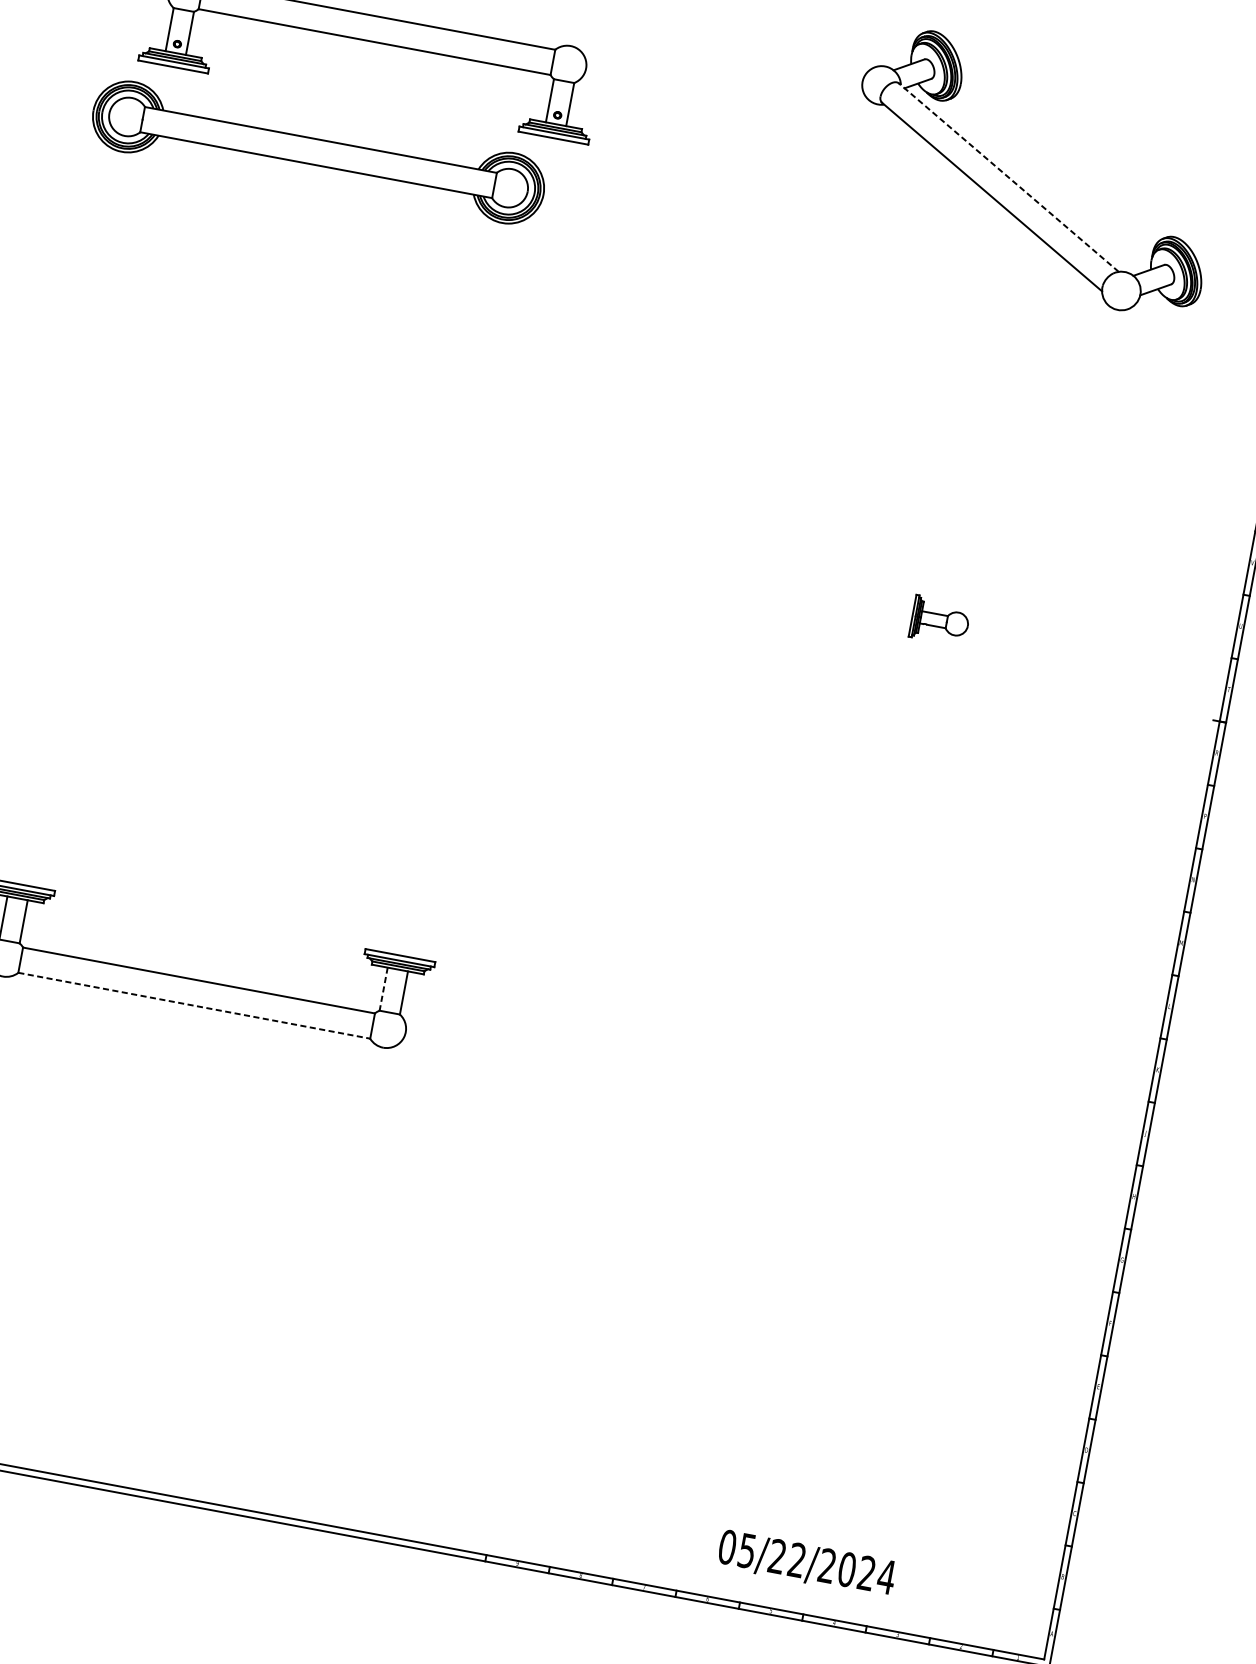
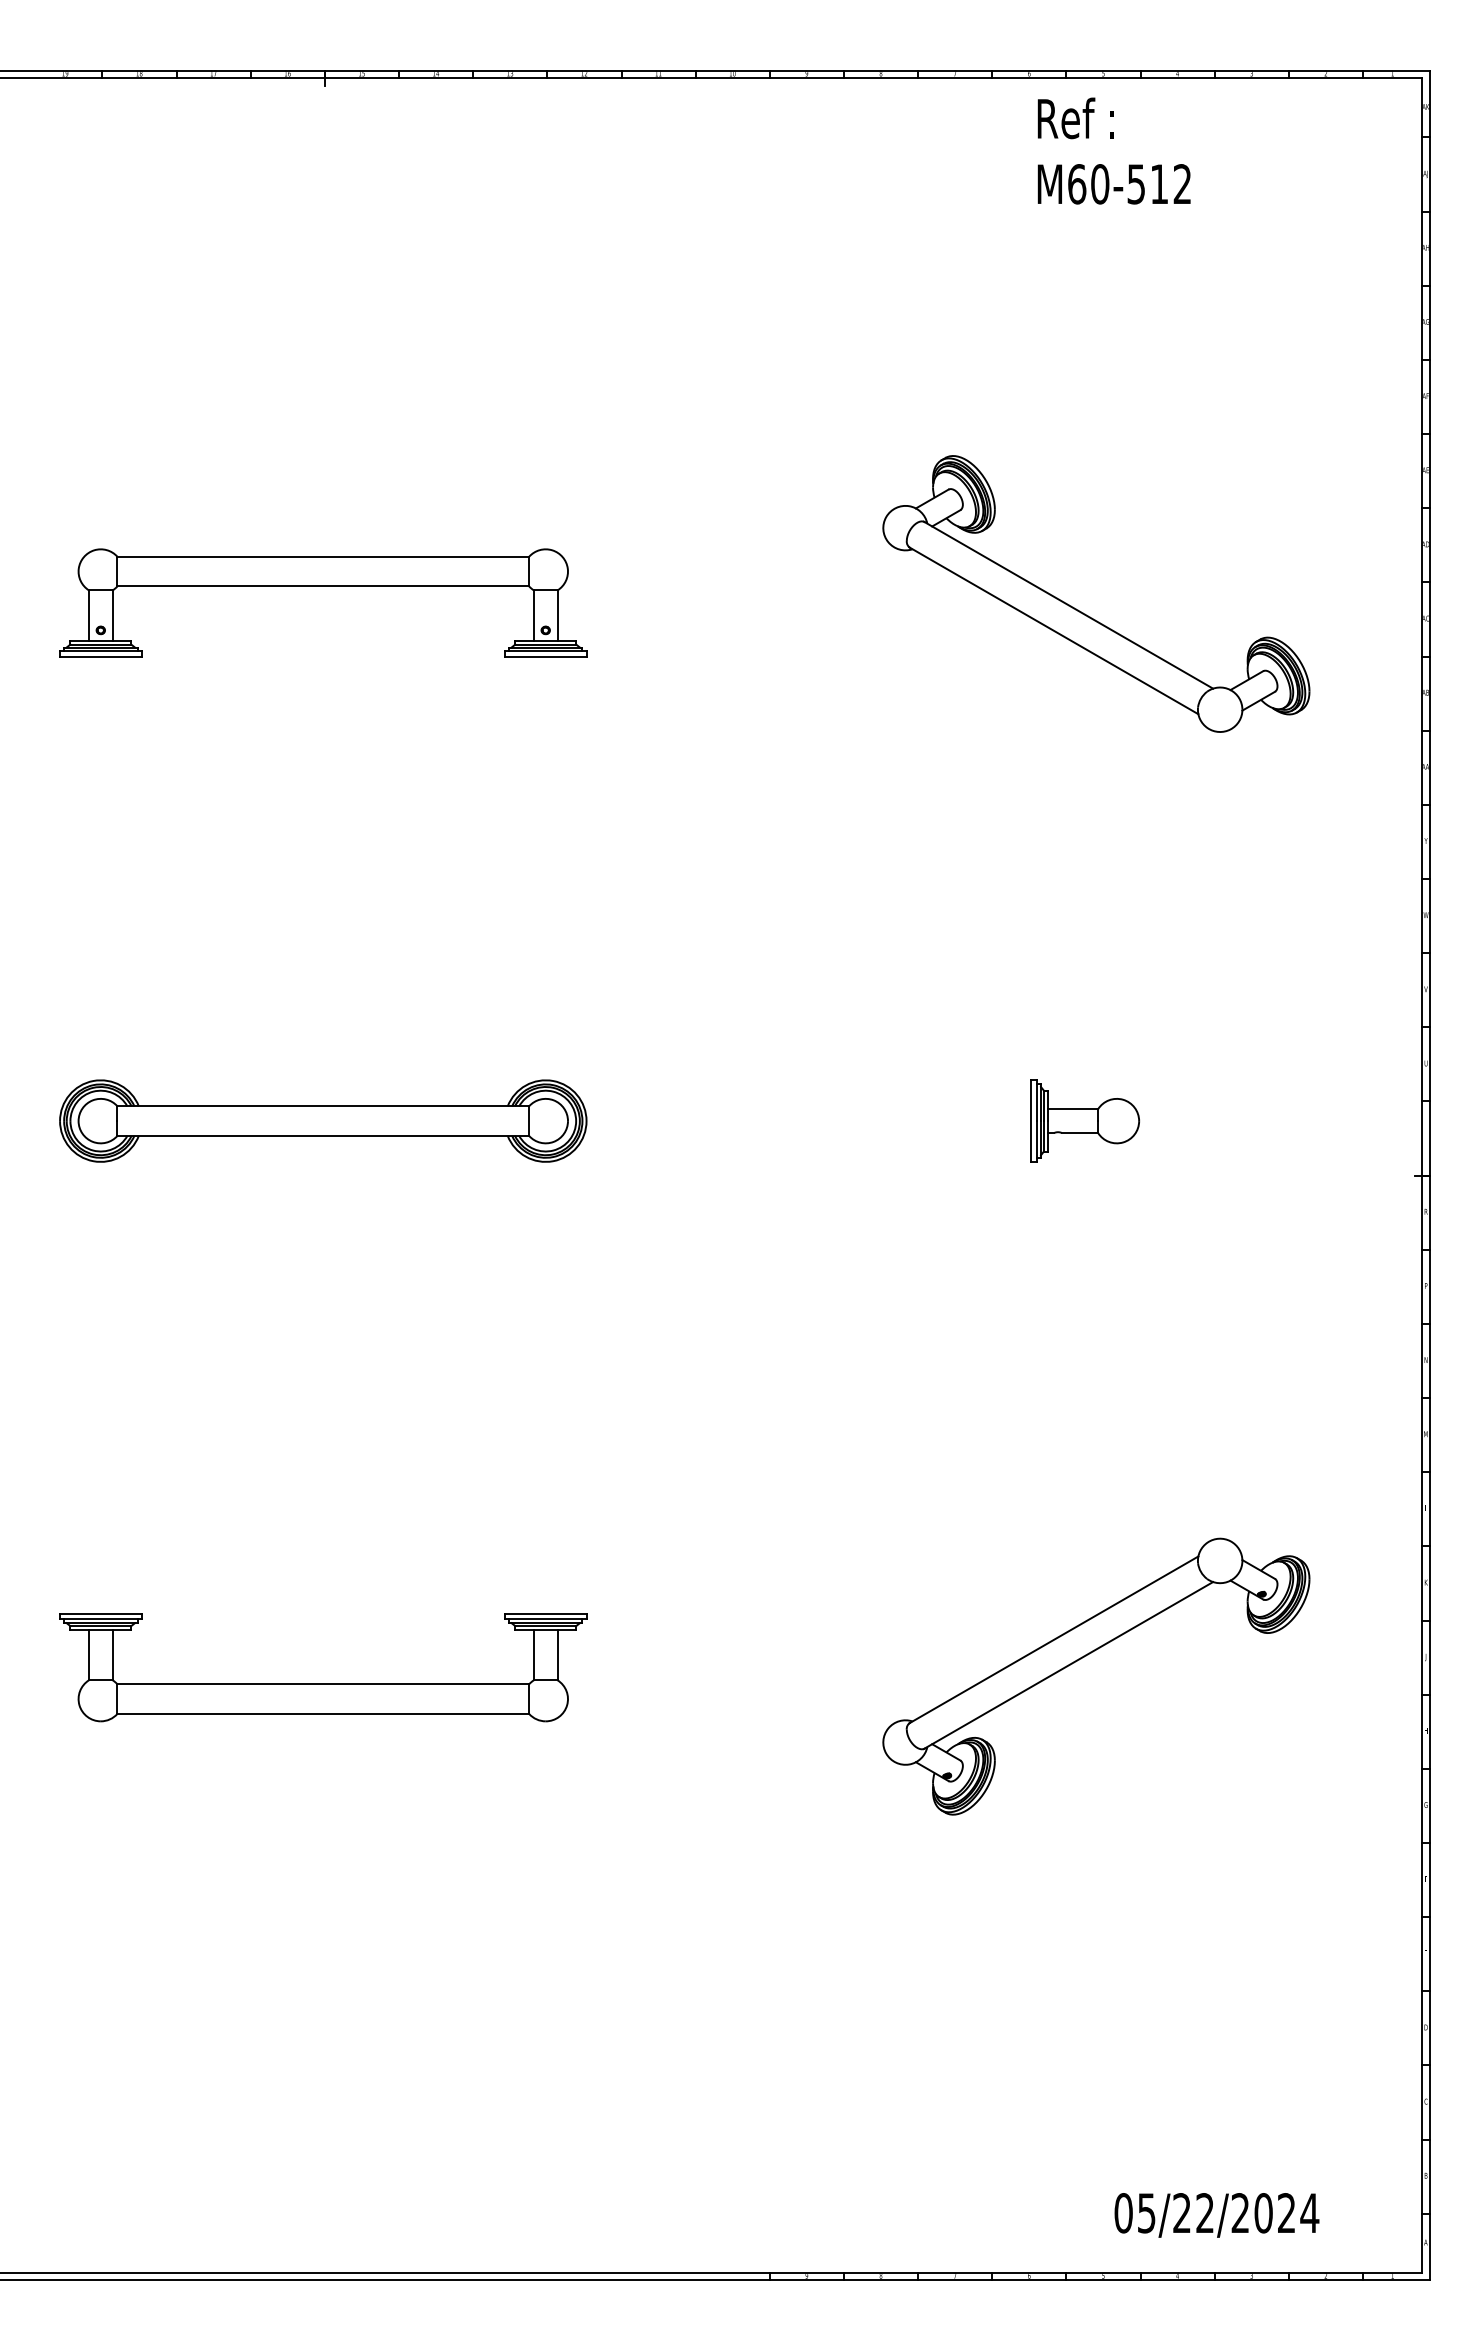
part: (318, 152) -> (323, 1120), moved
line: (1008, 177) -> (1068, 605), dashed -> solid
part: (939, 620) -> (1084, 1120), size x1.67
line: (383, 989) -> (533, 1655), dashed -> solid
line: (194, 1005) -> (323, 1713), dashed -> solid
part: (855, 1078) -> (1086, 1656), added
text: (806, 1564) -> (1216, 2215), moved

